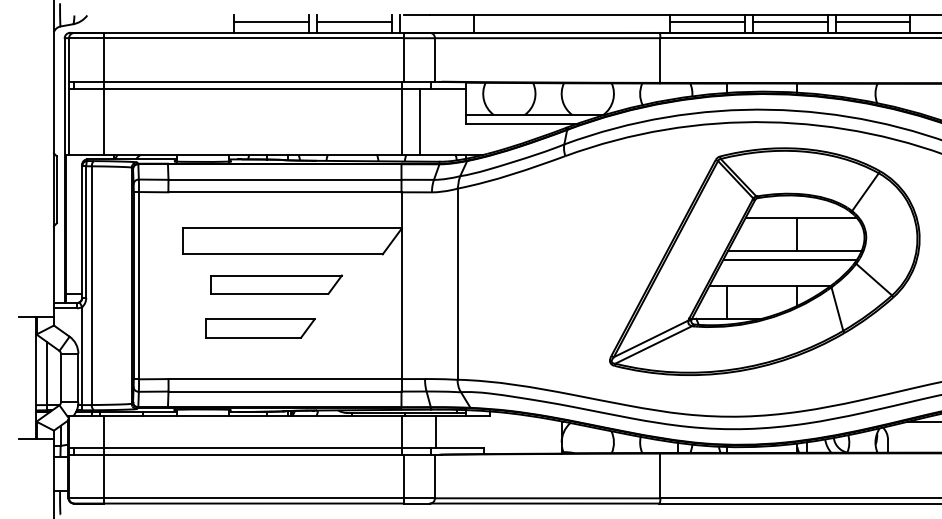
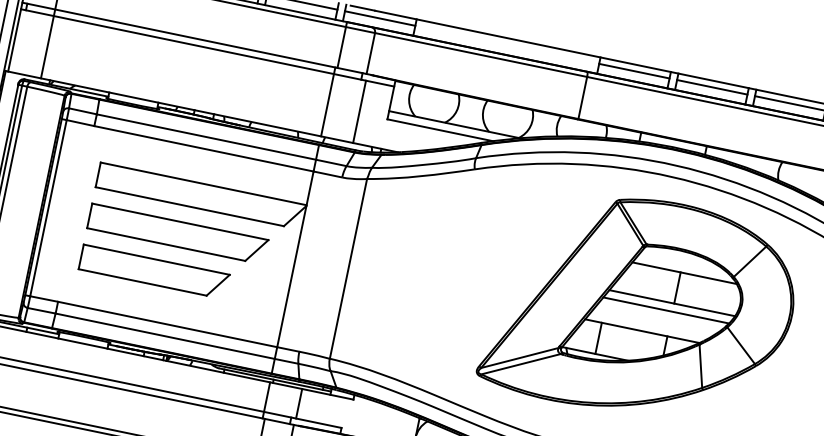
line: (436, 22) -> (379, 18), added
line: (419, 121) -> (359, 111), moved
part: (276, 284) -> (178, 233), size x1.43
part: (260, 328) -> (154, 272), size x1.43

